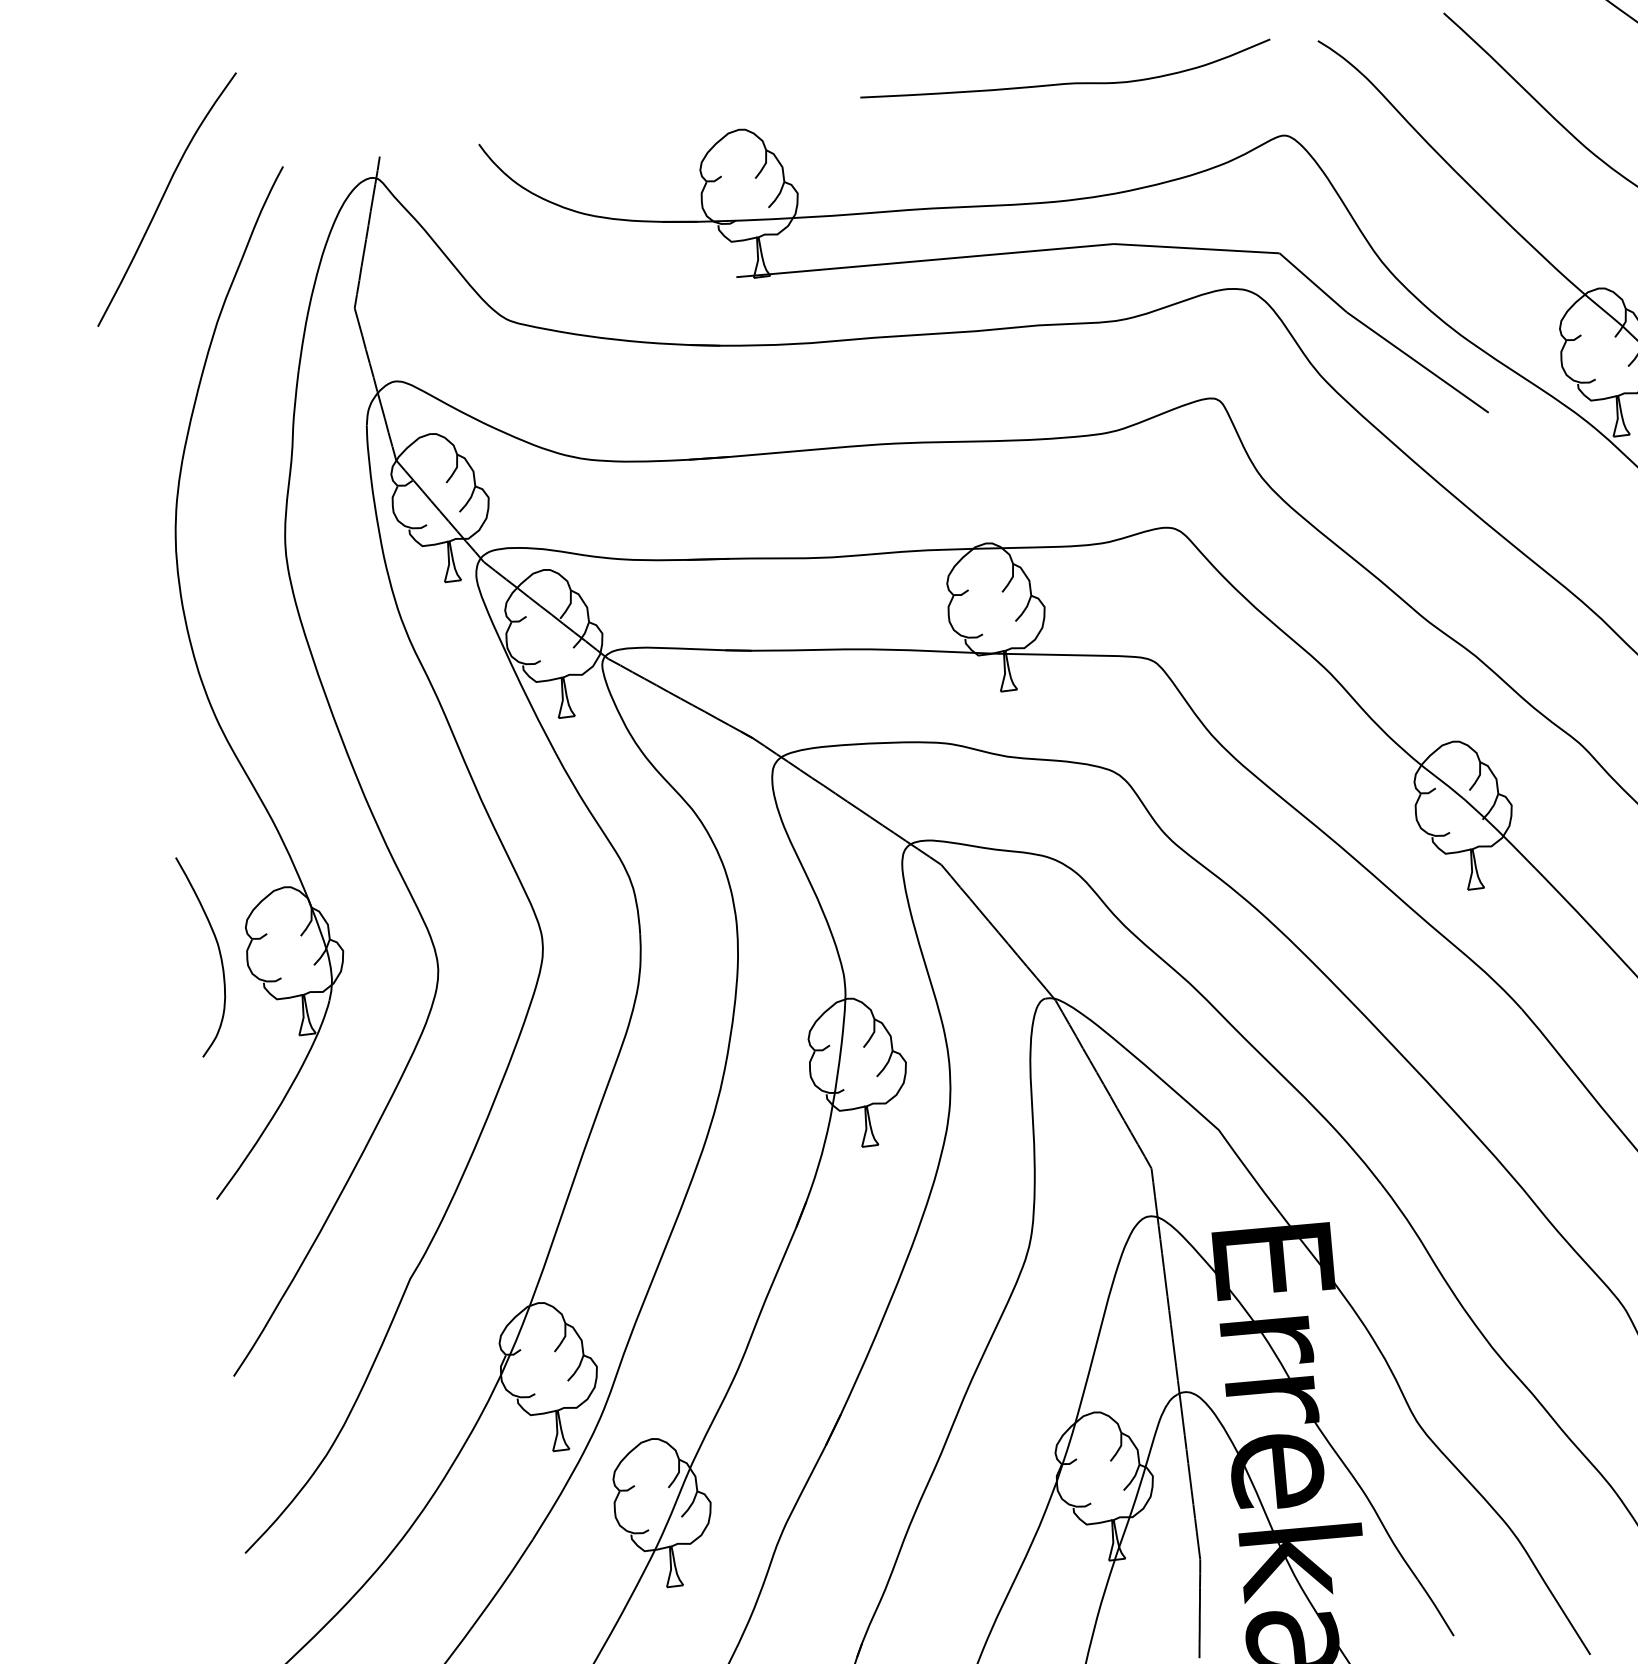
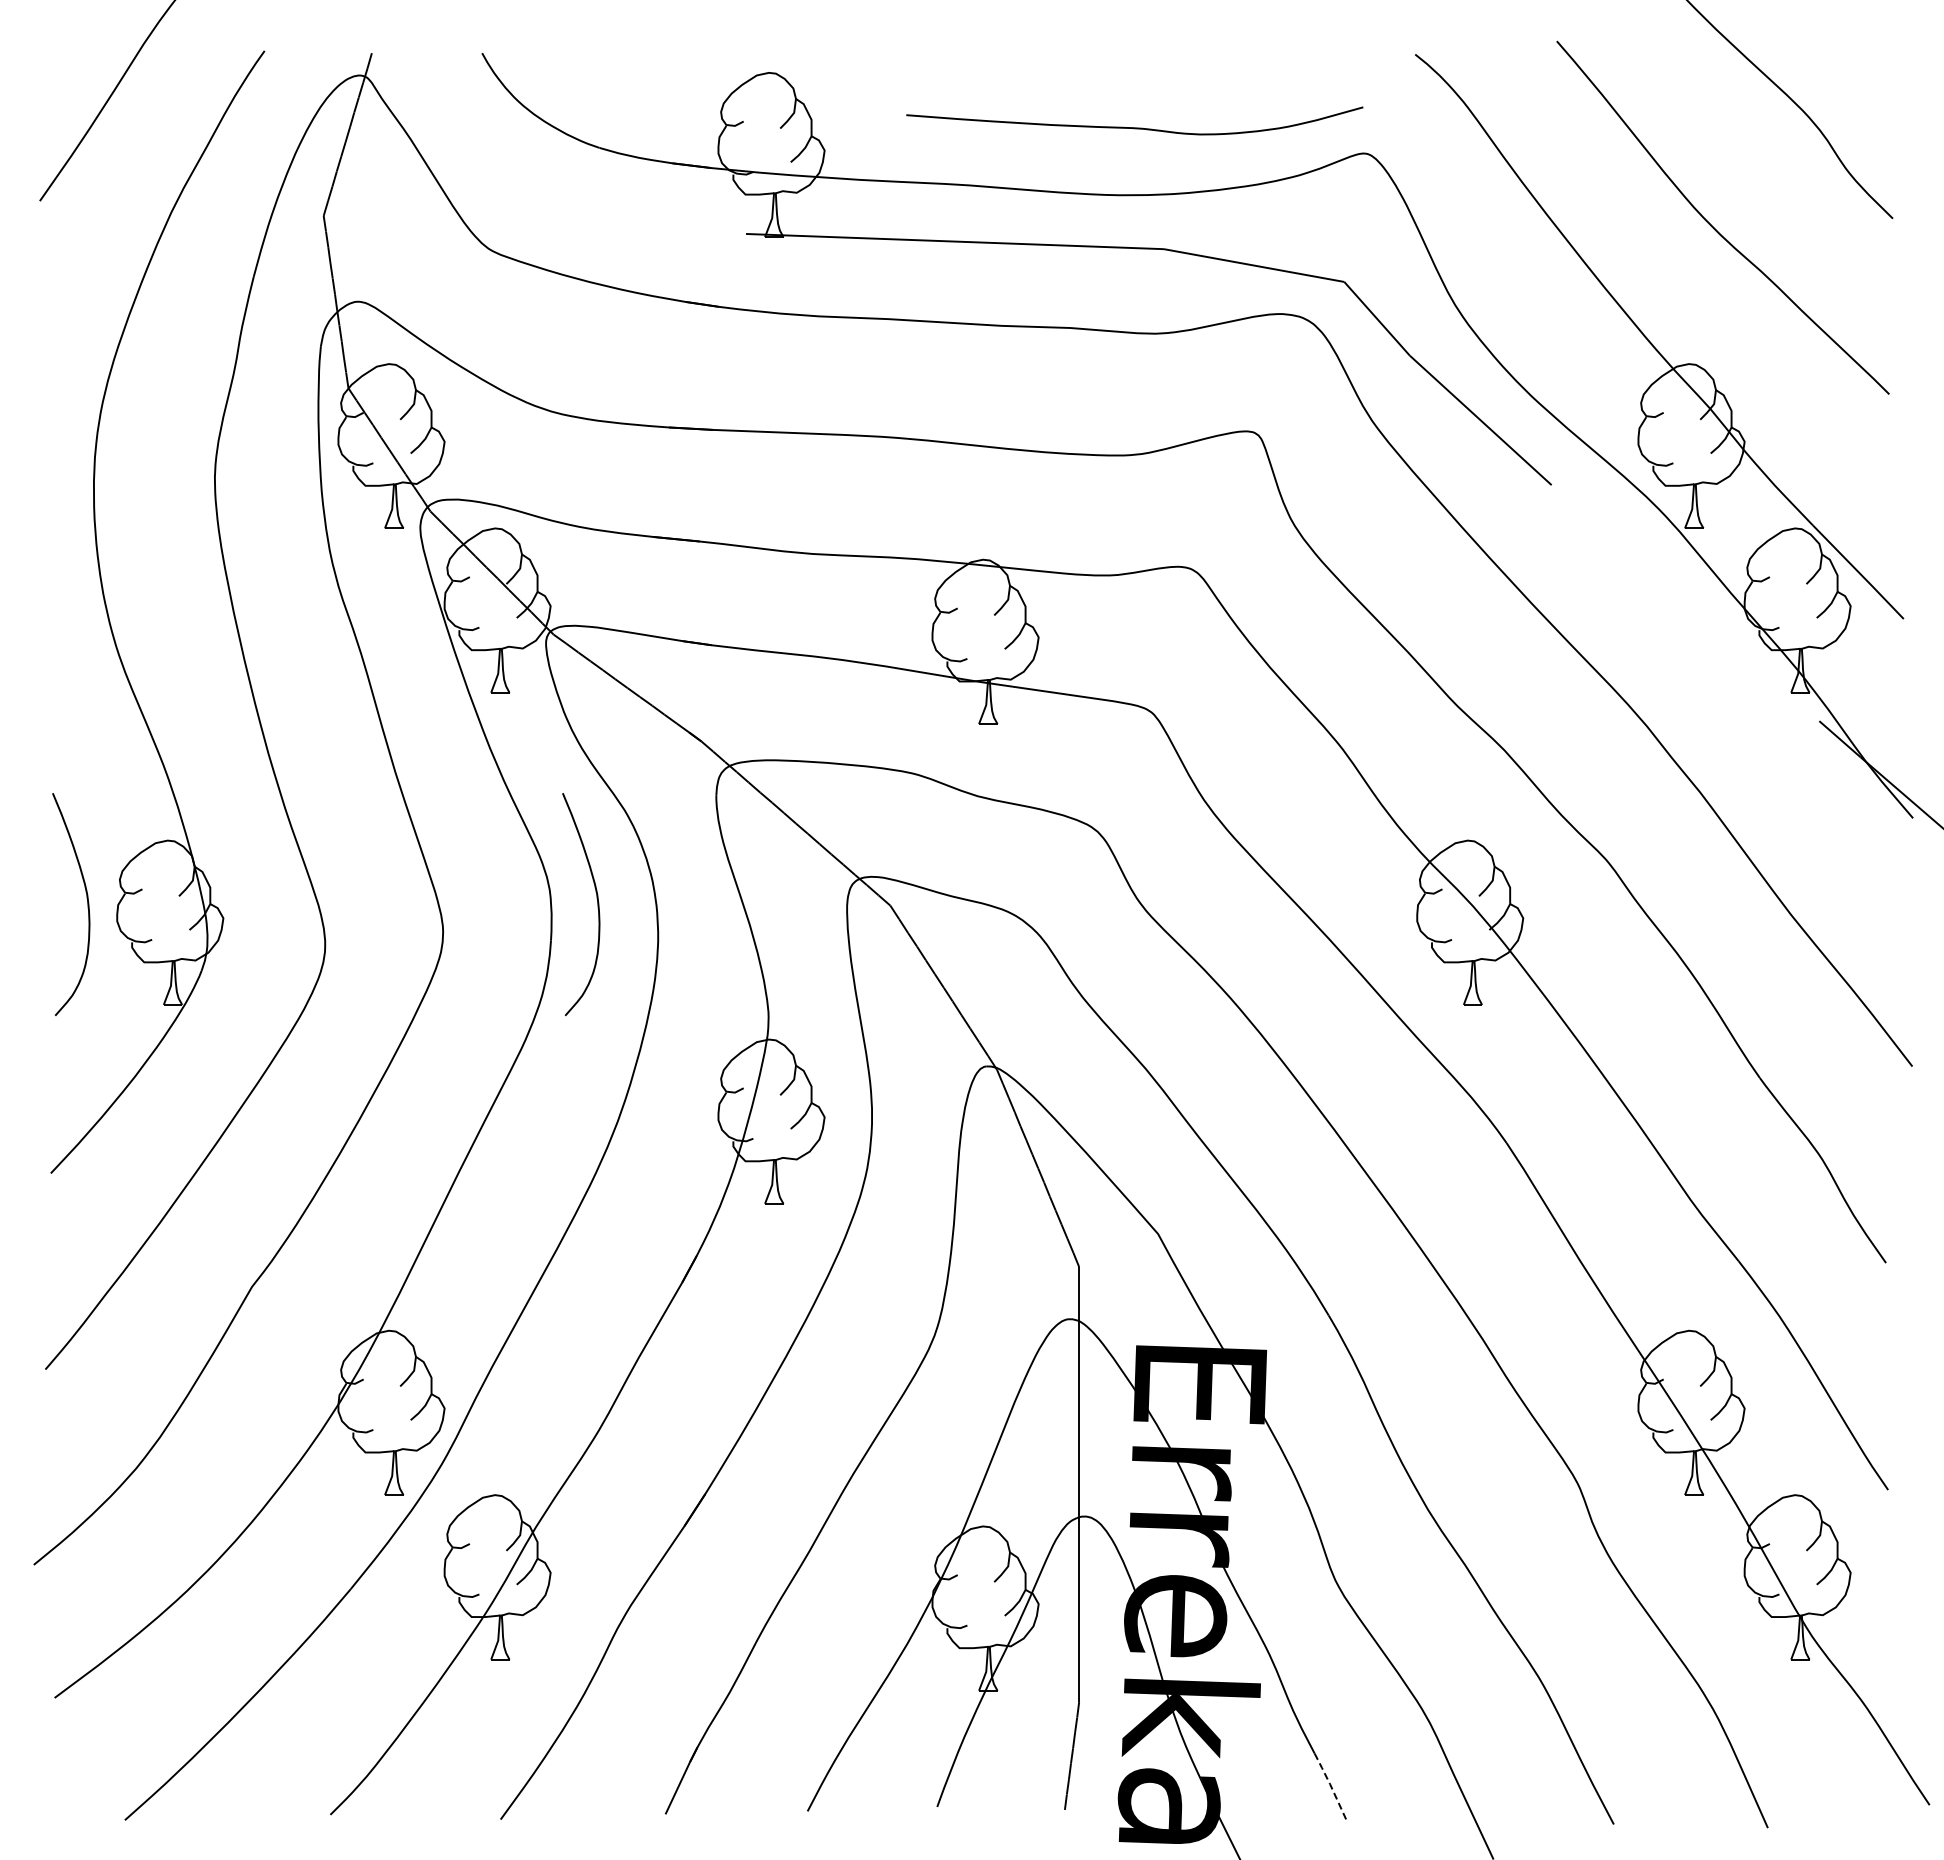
curve: (1066, 83) -> (1134, 127), moved
curve: (677, 896) -> (597, 904), added
line: (1435, 1606) -> (1330, 1785), solid -> dashed

